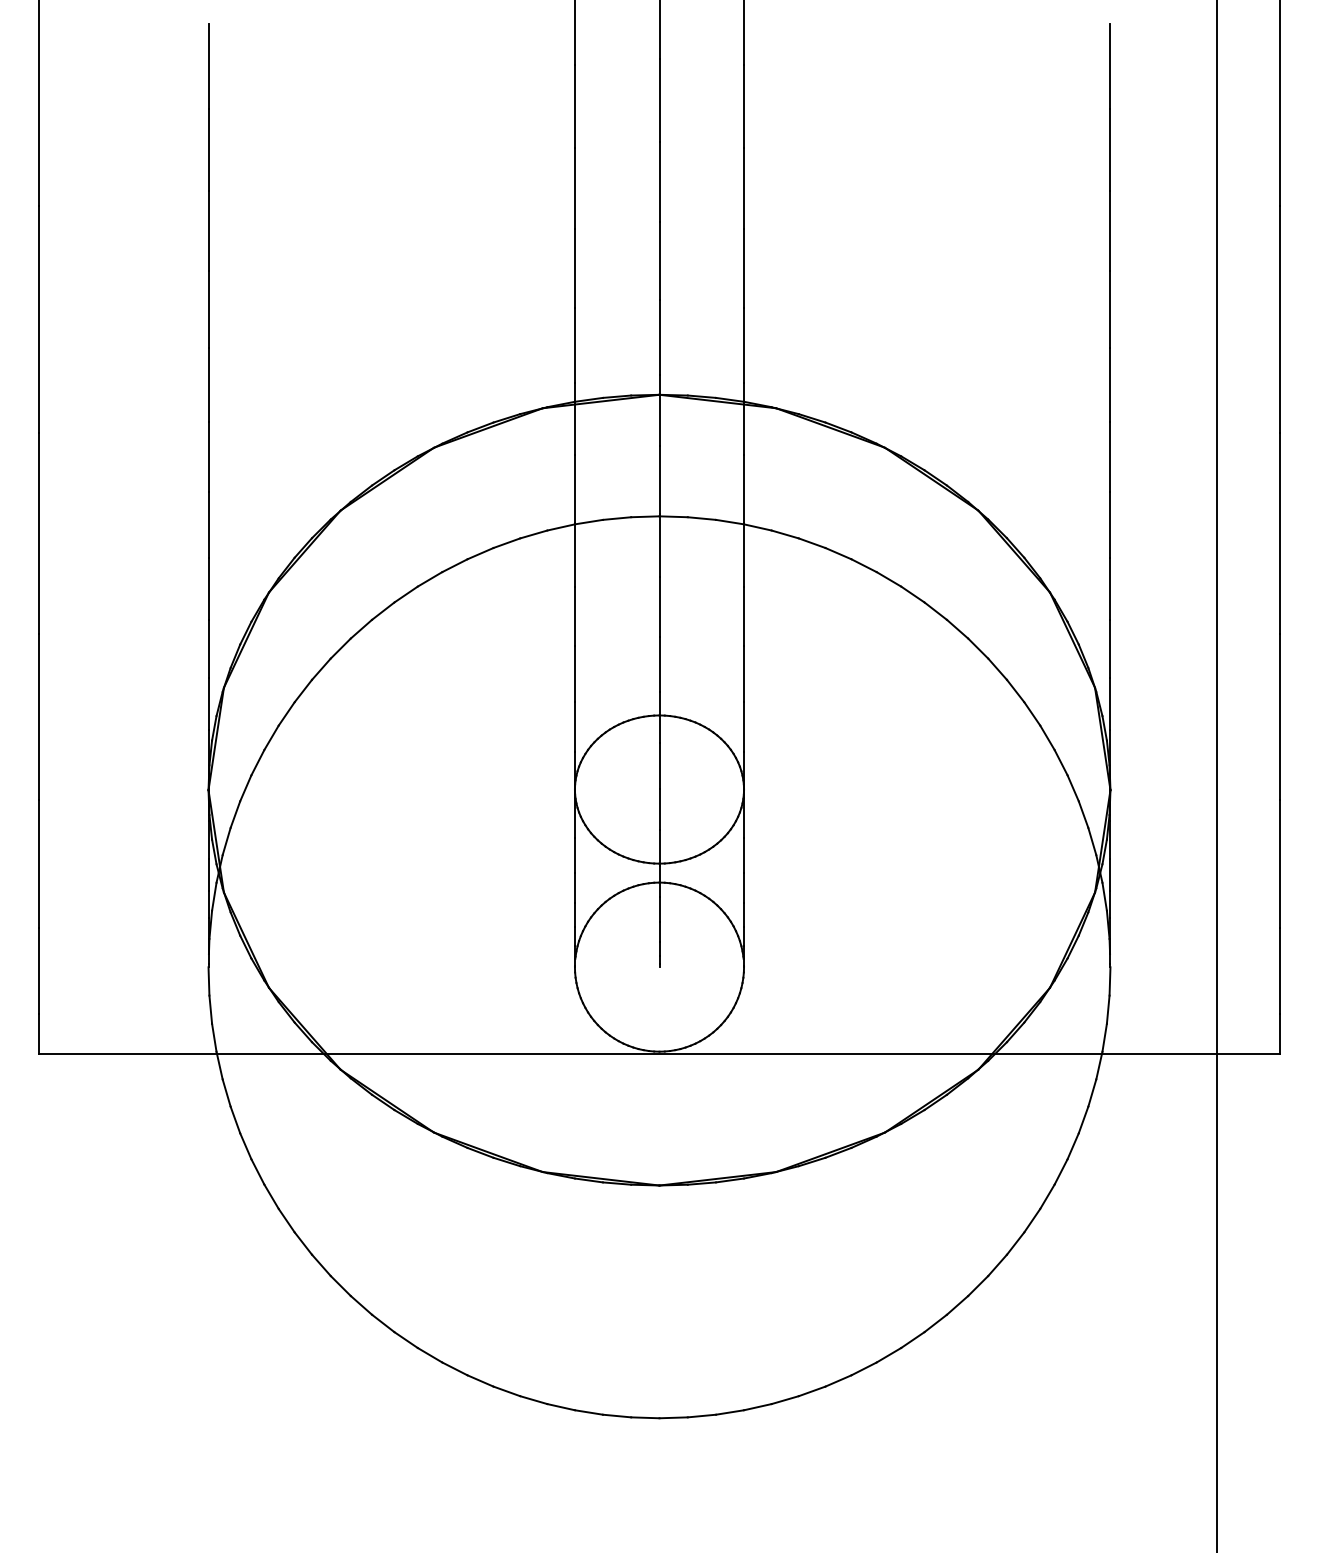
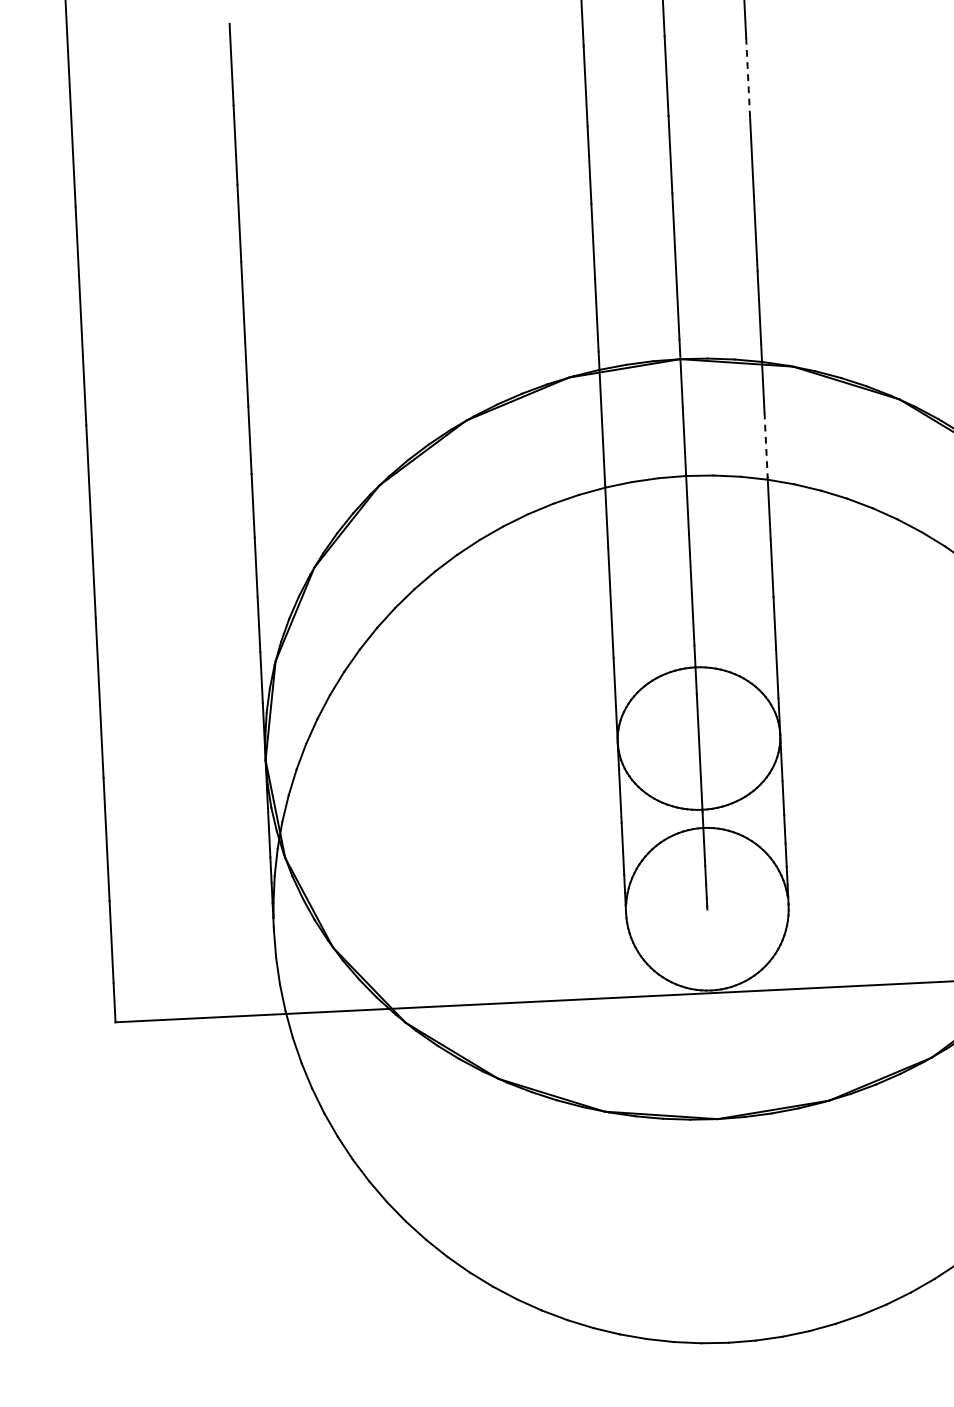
line: (744, 106) -> (748, 78), solid -> dashed
line: (744, 489) -> (766, 446), solid -> dashed

